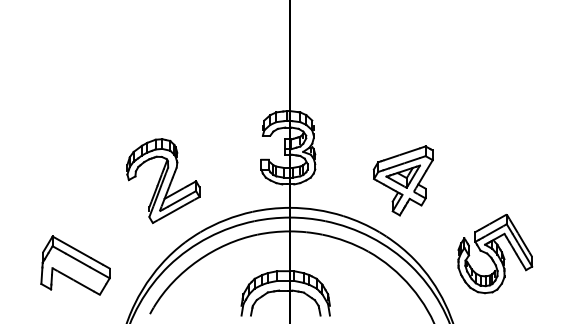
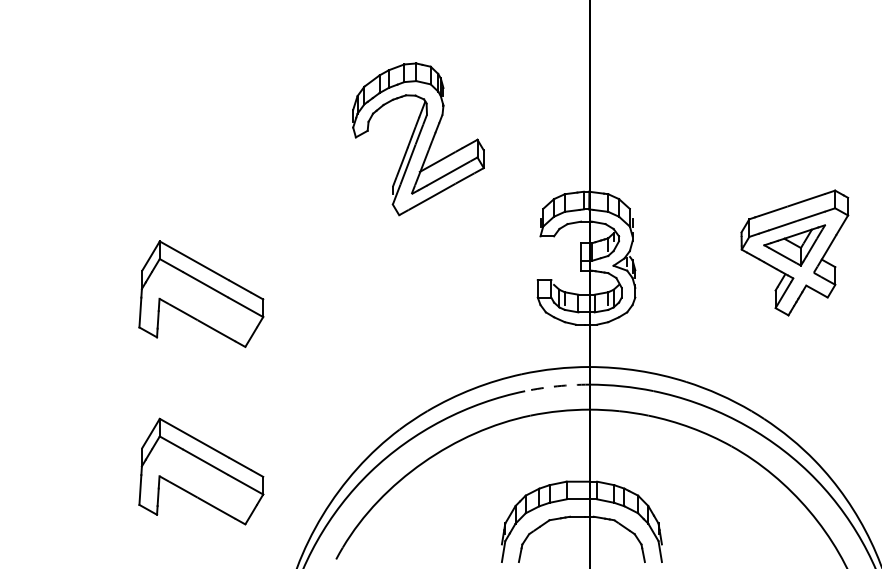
part: (75, 167) -> (201, 293), added
part: (402, 180) -> (793, 252), moved
part: (163, 181) -> (418, 140), moved
arc: (272, 218) -> (557, 386), solid -> dashed

